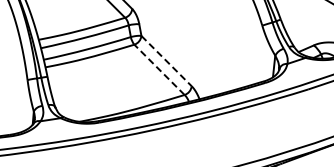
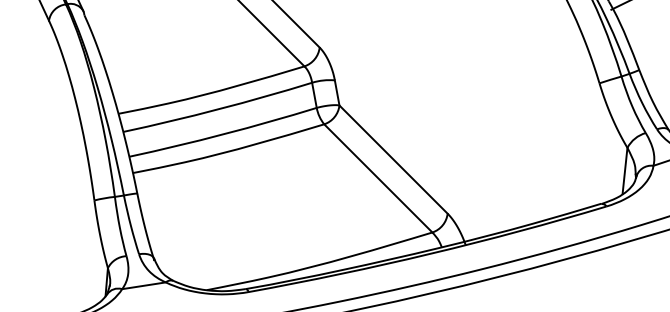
line: (166, 61) -> (393, 160), dashed -> solid
line: (159, 69) -> (378, 177), dashed -> solid

